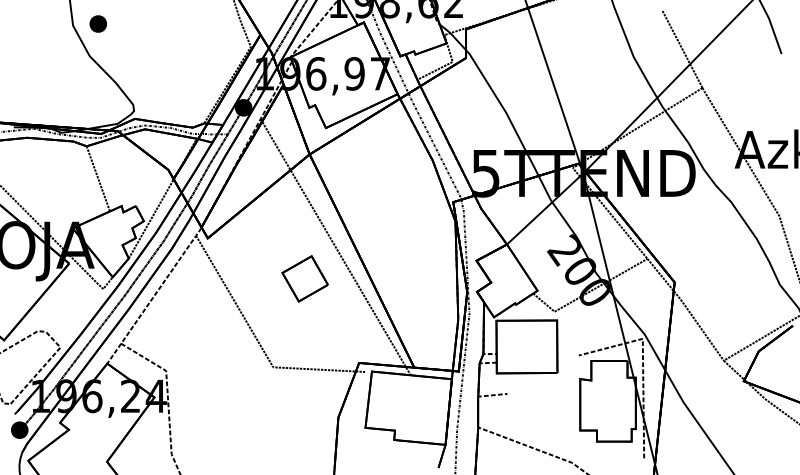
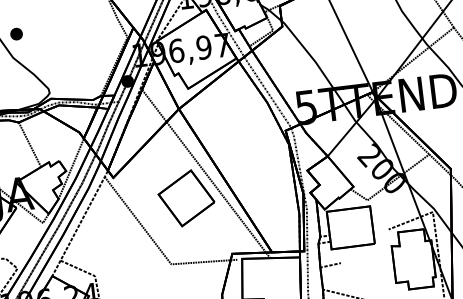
part: (304, 278) -> (185, 198), size x1.67

